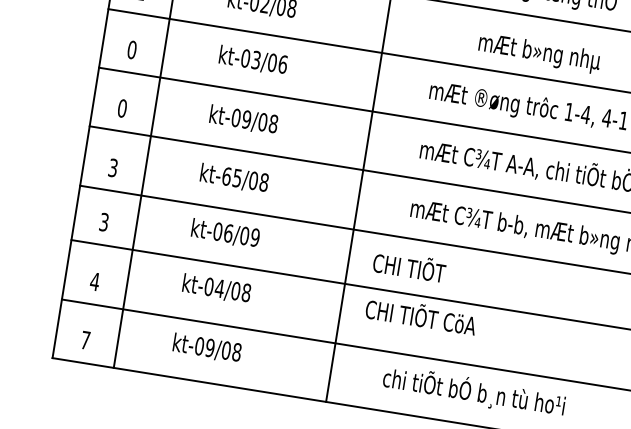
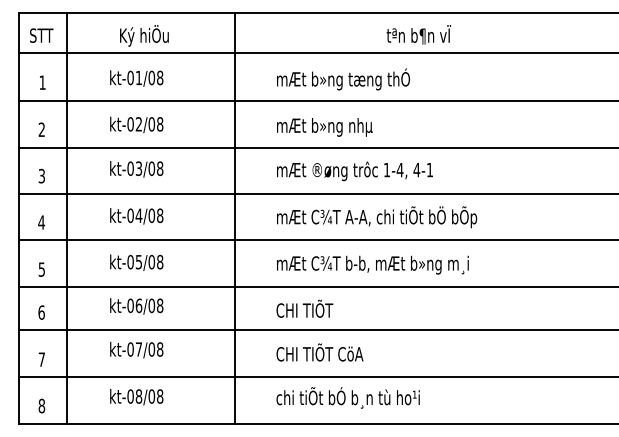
text: (131, 50) -> (41, 176), 0 -> 3
text: (539, 53) -> (324, 127), moved
text: (283, 64) -> (160, 168), kt-03/06 -> kt-03/08
text: (122, 108) -> (41, 222), 0 -> 4
text: (246, 119) -> (138, 215), kt-09/08 -> kt-04/08
text: (112, 166) -> (41, 268), 3 -> 5
text: (226, 175) -> (130, 261), kt-65/08 -> kt-05/08
text: (104, 222) -> (41, 312), 3 -> 6
text: (254, 237) -> (159, 305), kt-06/09 -> kt-06/08
text: (409, 265) -> (304, 308), moved
text: (94, 281) -> (41, 359), 4 -> 7
text: (219, 288) -> (138, 349), kt-04/08 -> kt-07/08
text: (420, 315) -> (319, 352), moved
text: (85, 339) -> (41, 405), 7 -> 8
text: (209, 347) -> (138, 396), kt-09/08 -> kt-08/08

